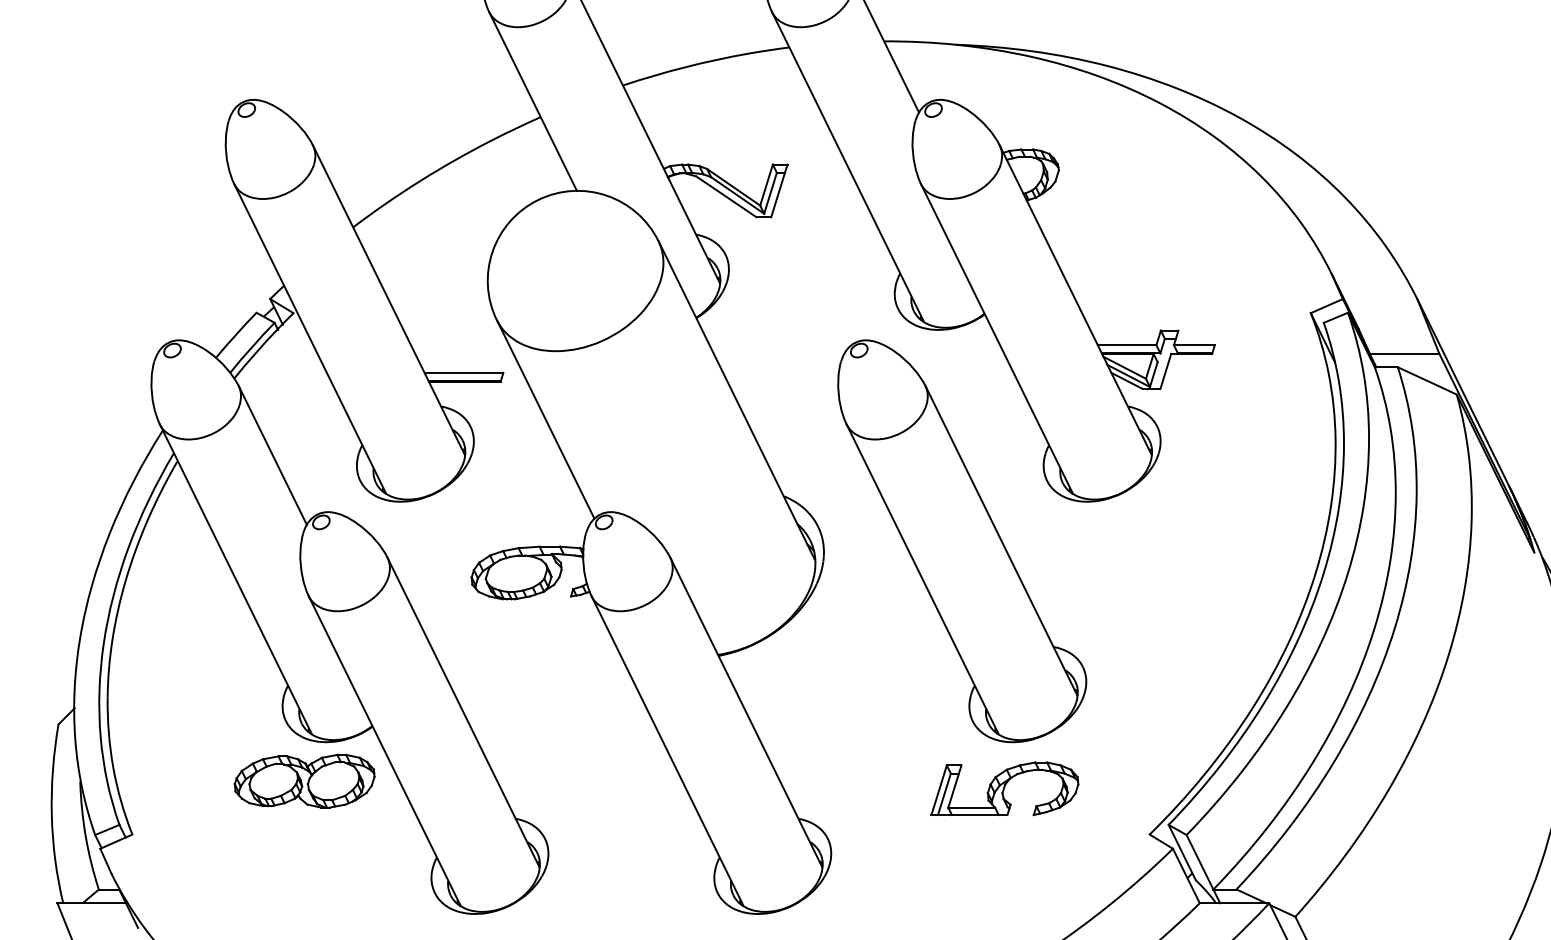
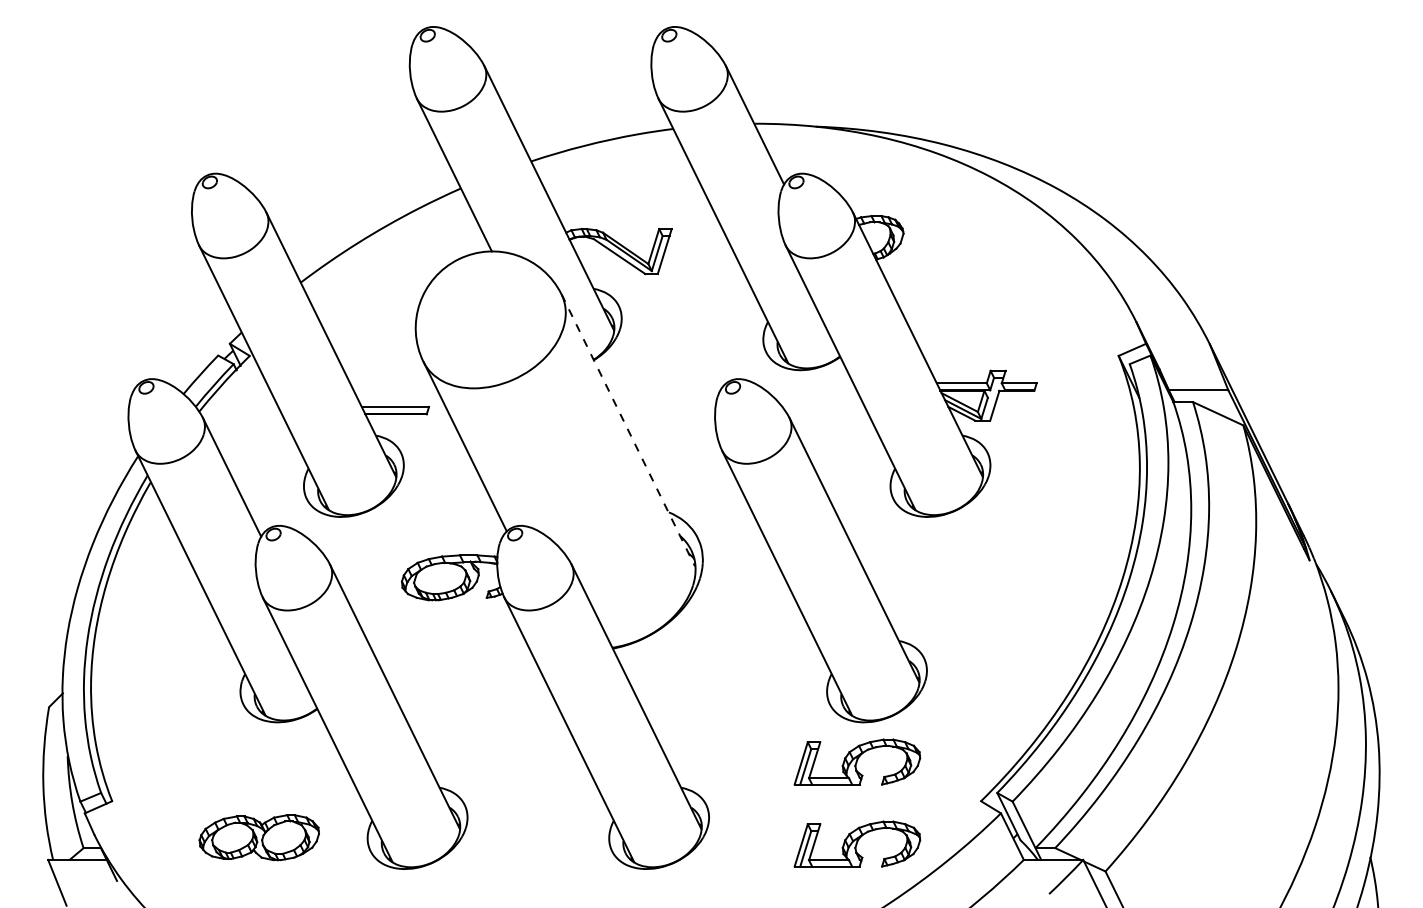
line: (736, 400) -> (628, 430), solid -> dashed
part: (303, 781) -> (258, 837), moved
part: (1005, 884) -> (857, 843), added

